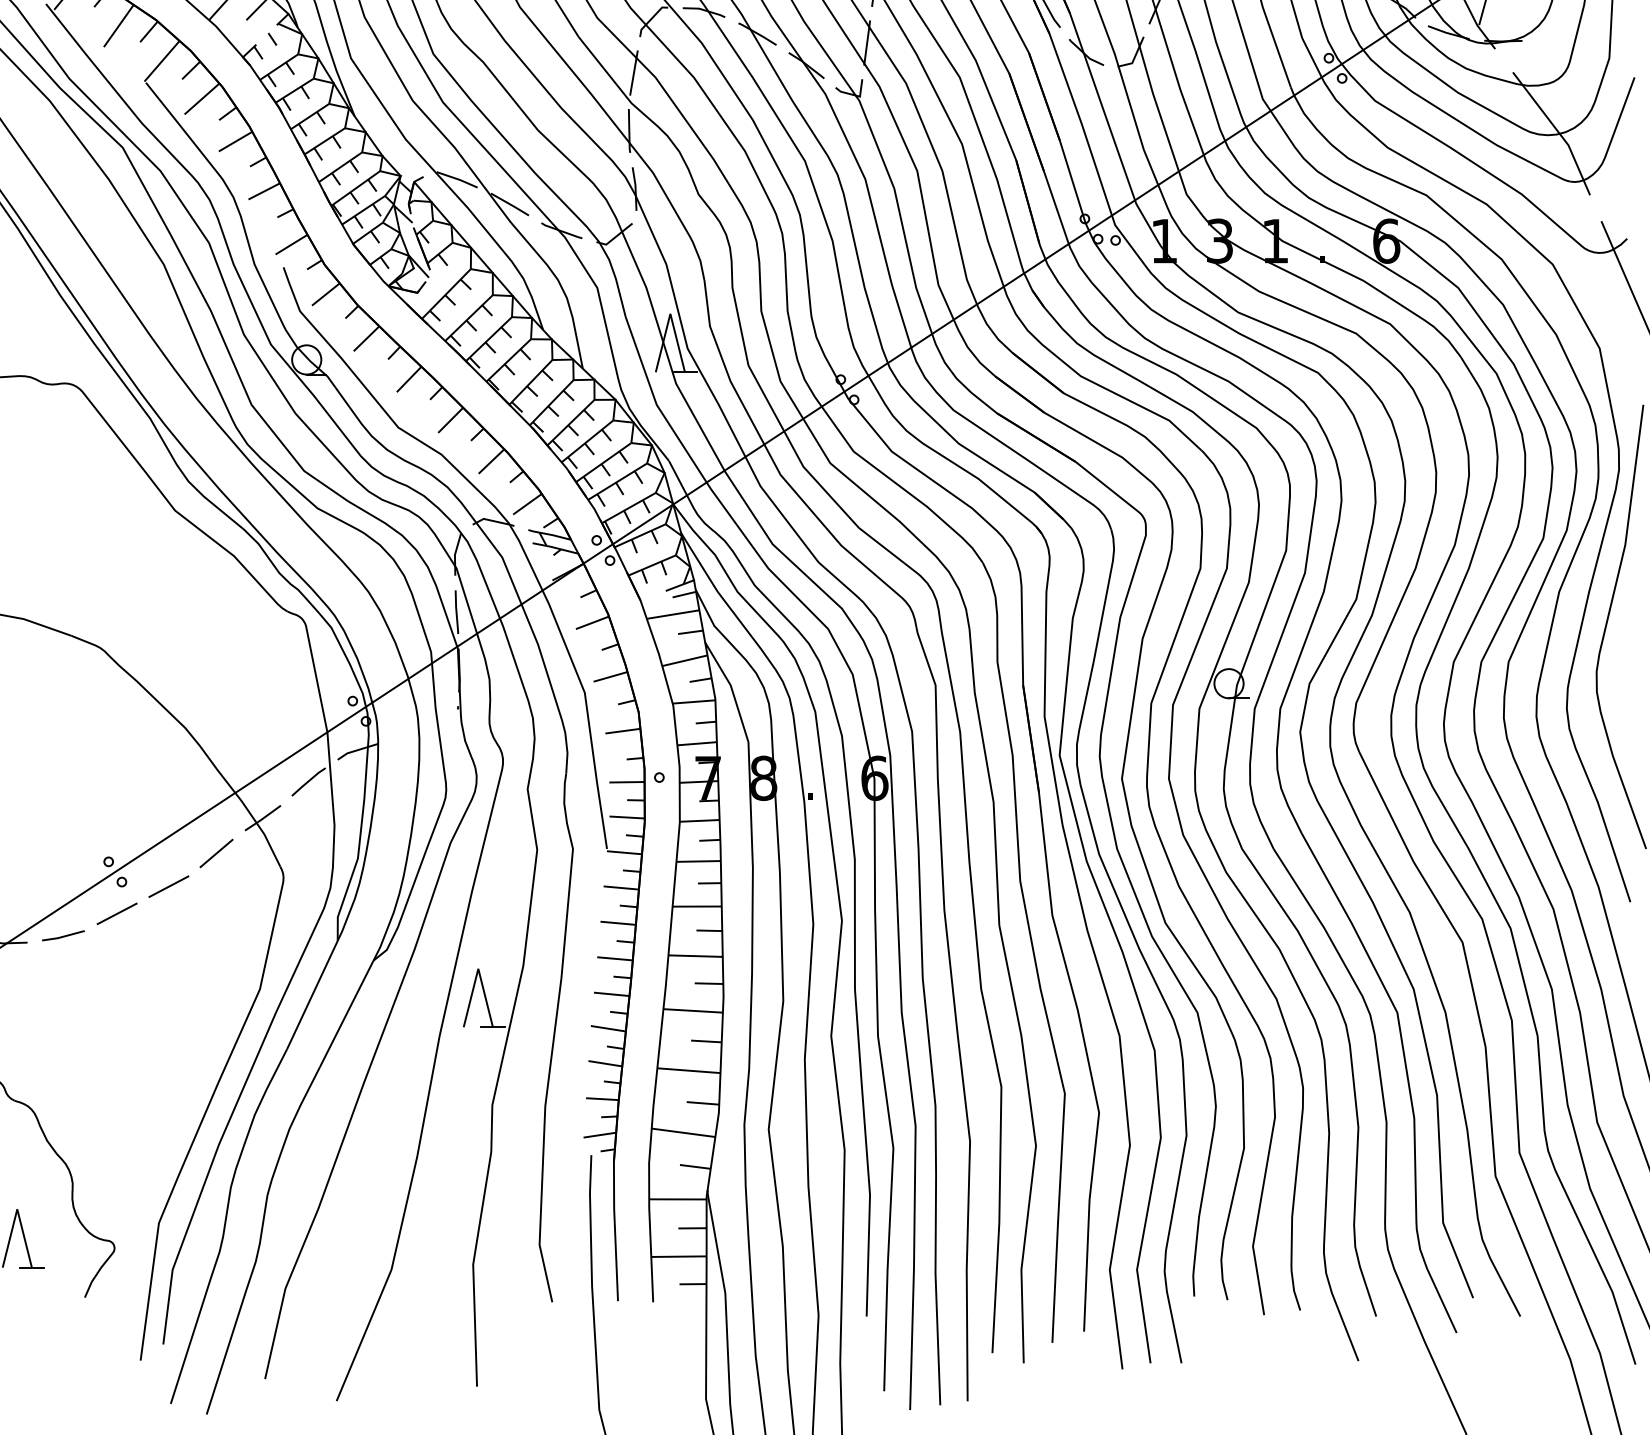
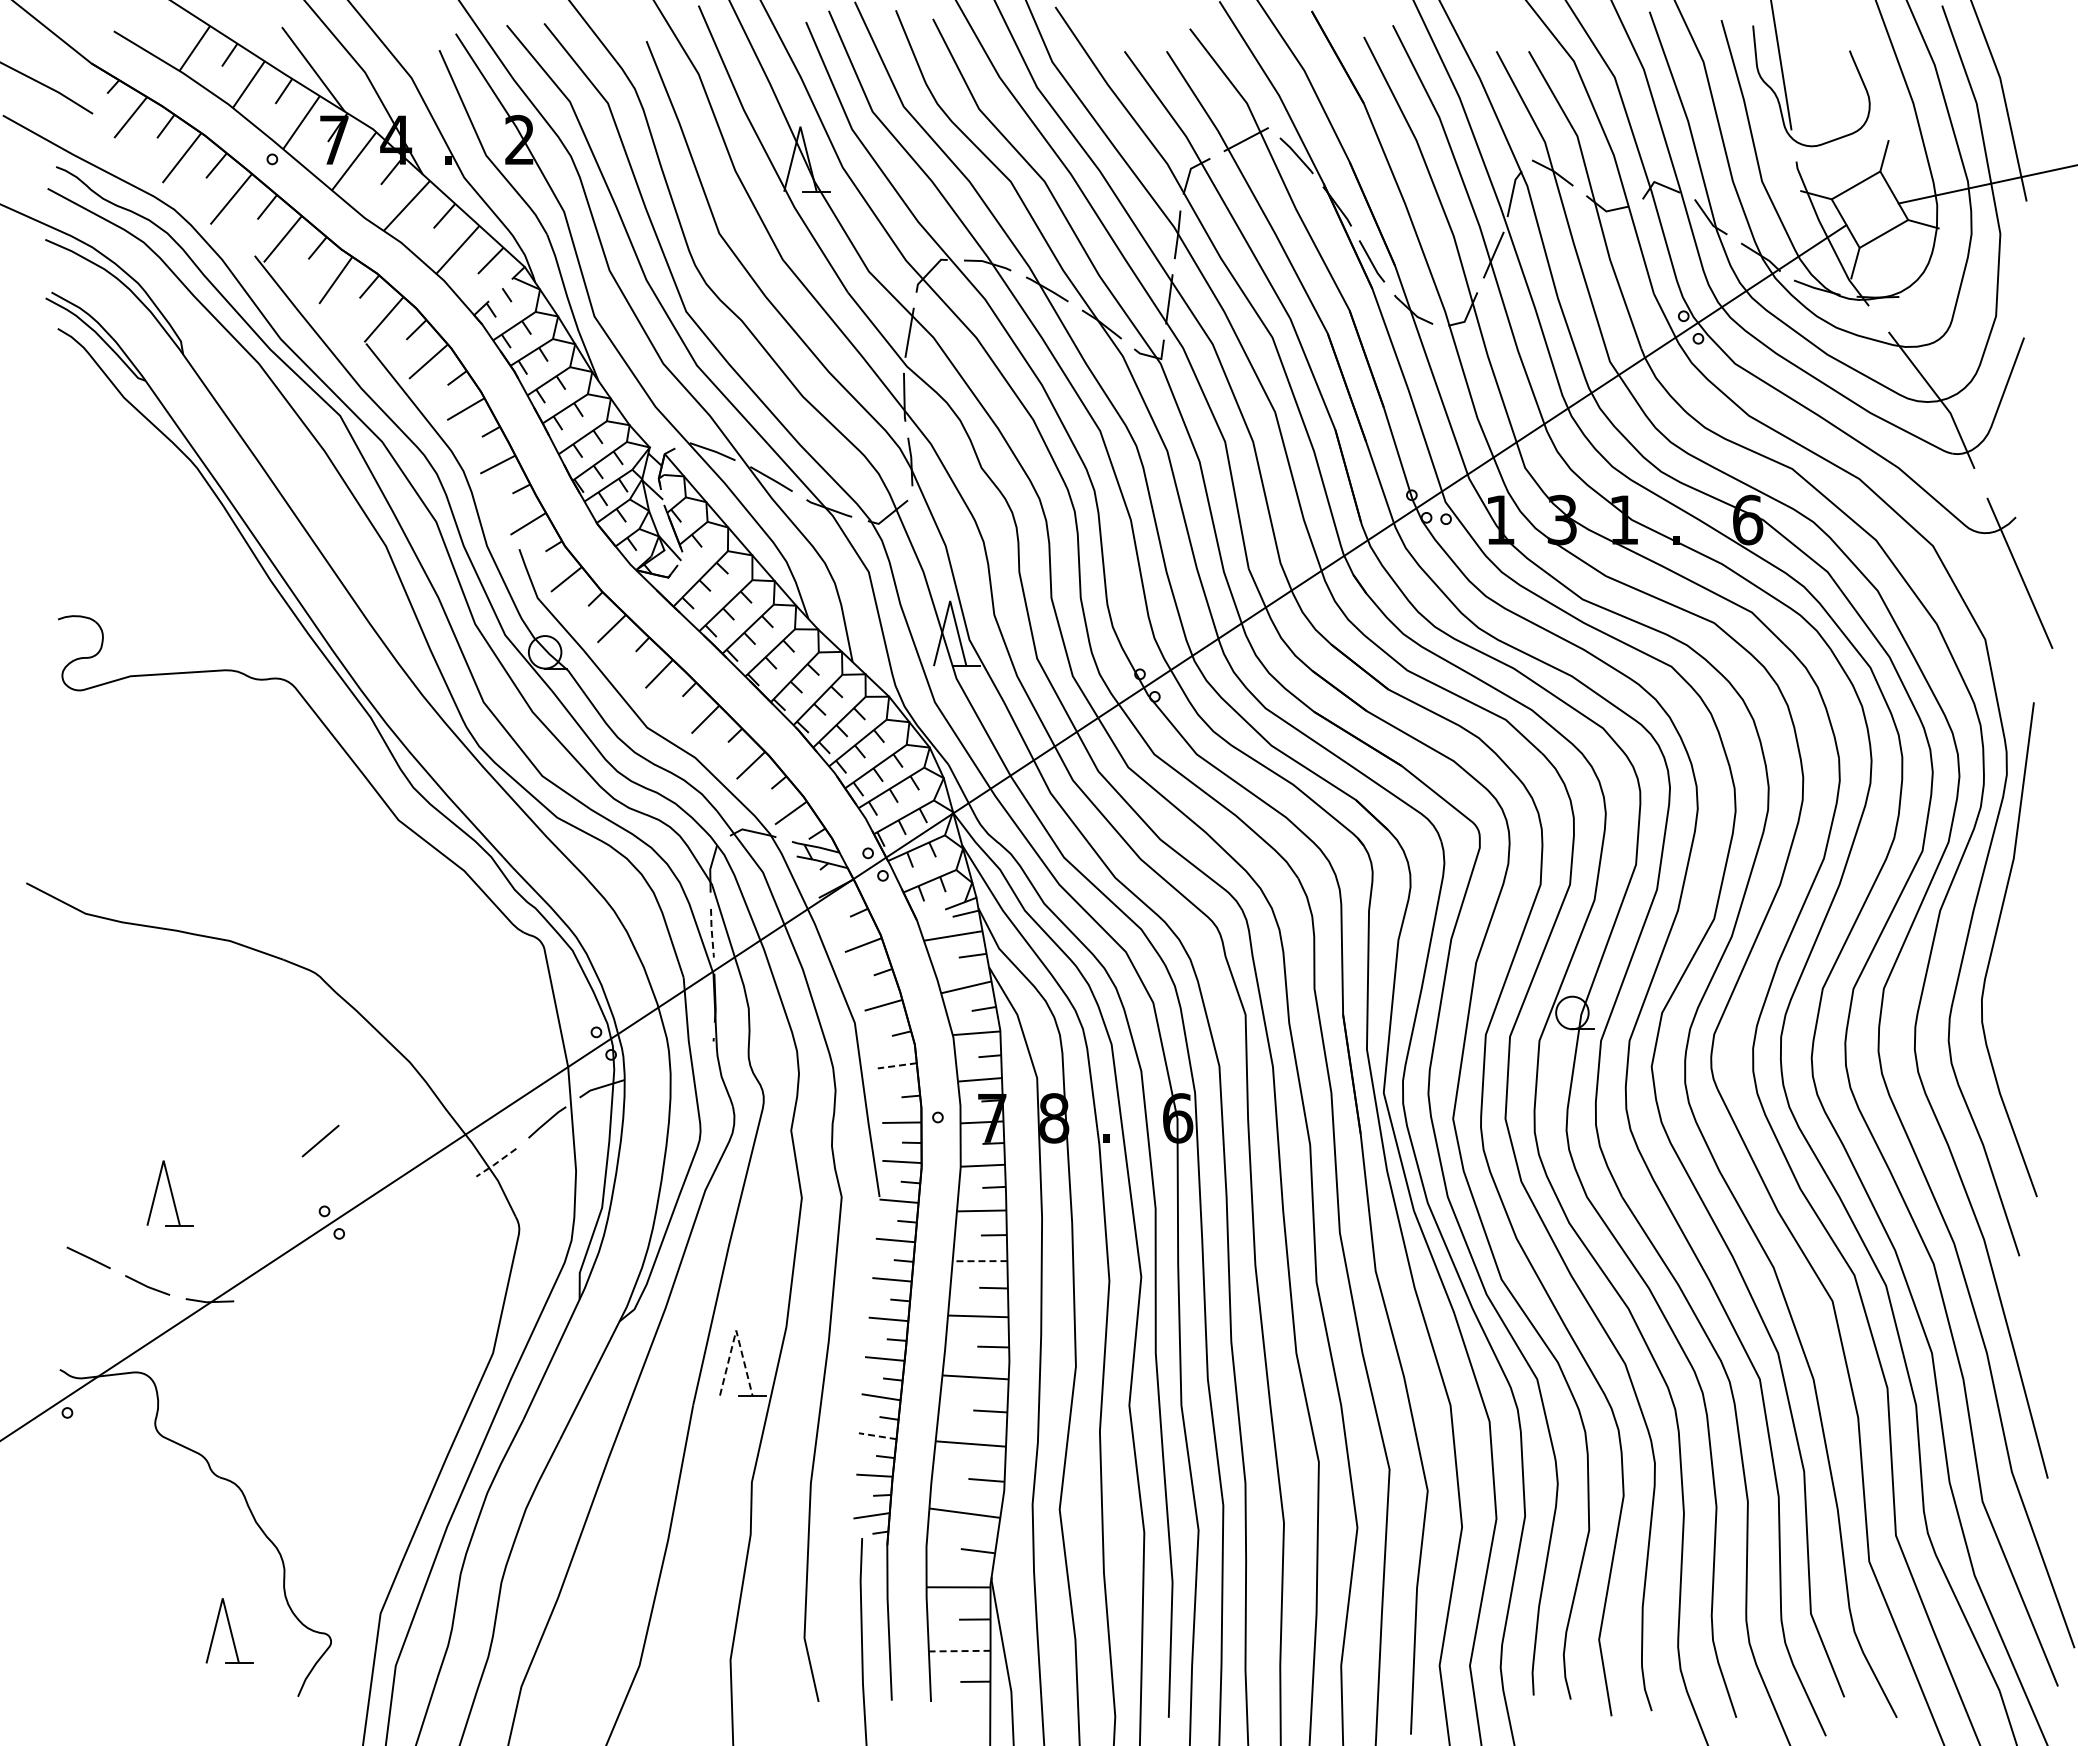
line: (456, 612) -> (712, 933), solid -> dashed
line: (623, 730) -> (897, 1065), solid -> dashed
line: (262, 818) -> (495, 1163), solid -> dashed
line: (216, 852) -> (320, 1140), moved
line: (168, 886) -> (391, 1238), removed
line: (696, 906) -> (979, 1261), solid -> dashed
line: (116, 914) -> (333, 1269), removed
line: (63, 935) -> (274, 1293), removed
line: (478, 968) -> (736, 1330), solid -> dashed
line: (605, 1063) -> (877, 1436), solid -> dashed
line: (678, 1256) -> (959, 1651), solid -> dashed

